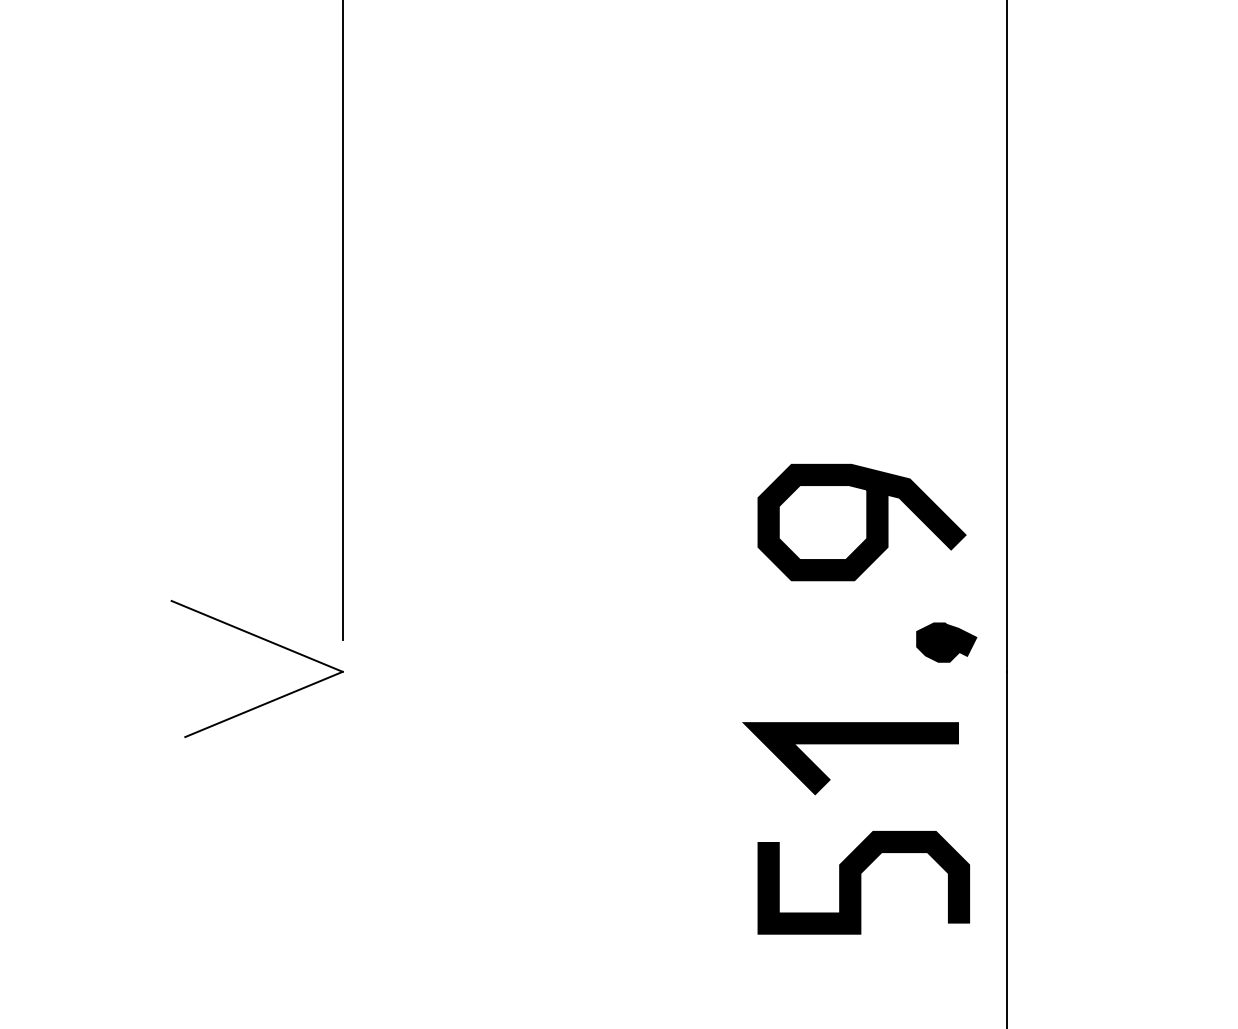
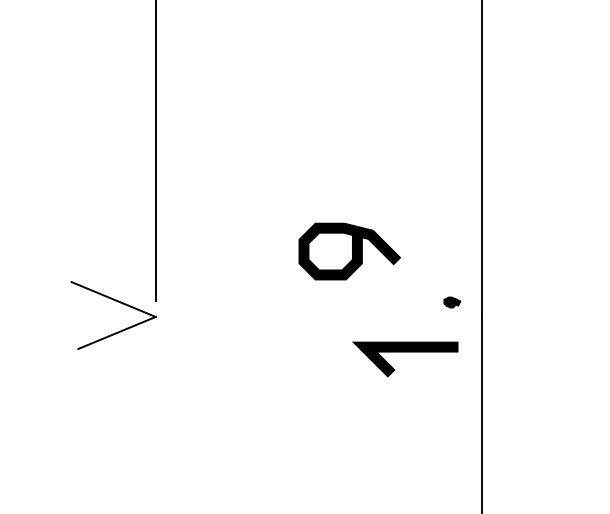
curve: (867, 522) -> (352, 251), moved
part: (946, 642) -> (452, 302), size x0.6
curve: (861, 882) -> (410, 420), removed

